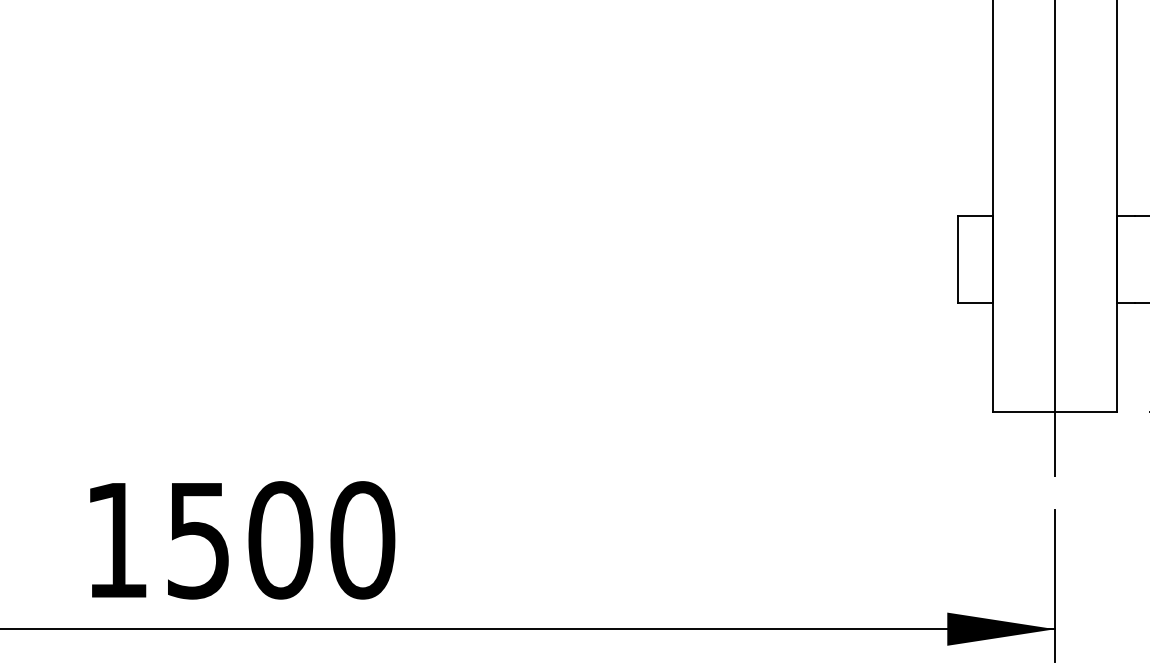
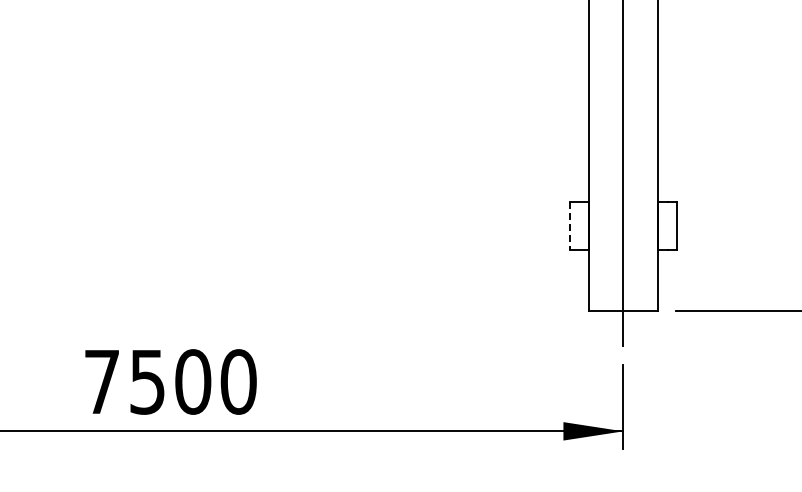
line: (958, 260) -> (569, 226), solid -> dashed
text: (115, 539) -> (101, 381), 1500 -> 7500

